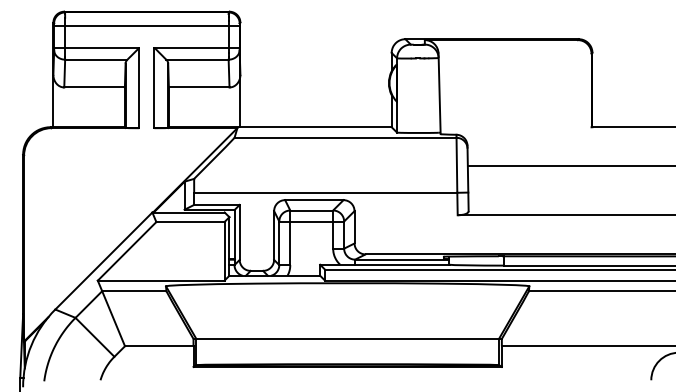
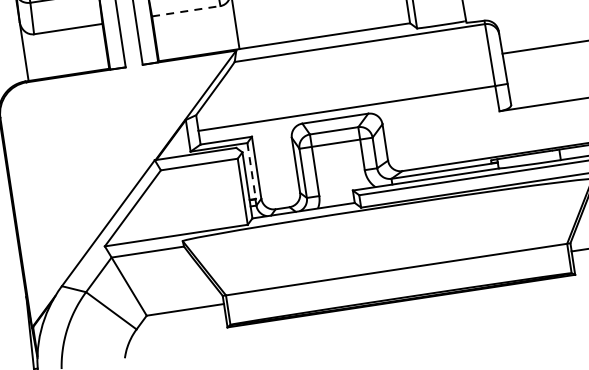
line: (199, 87) -> (186, 11), solid -> dashed
line: (234, 234) -> (251, 171), solid -> dashed

